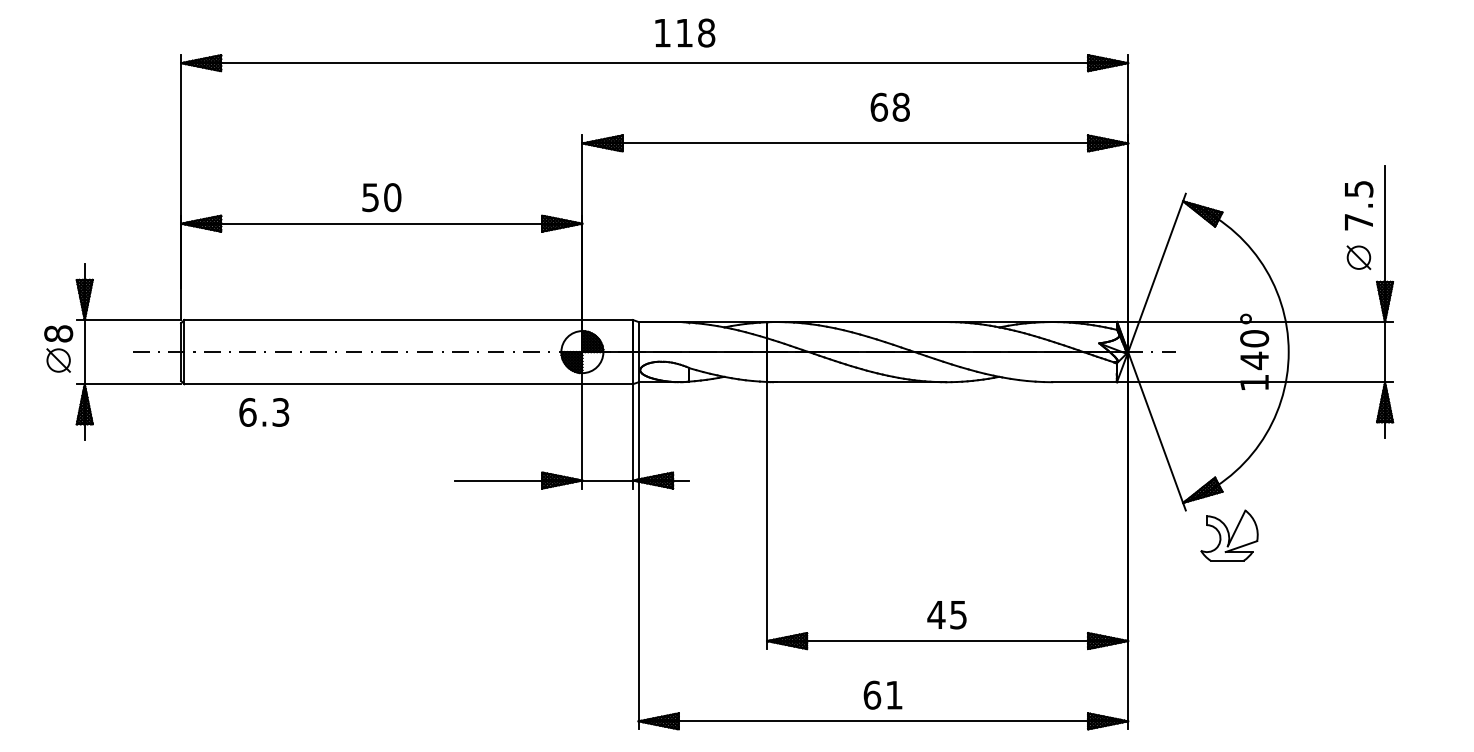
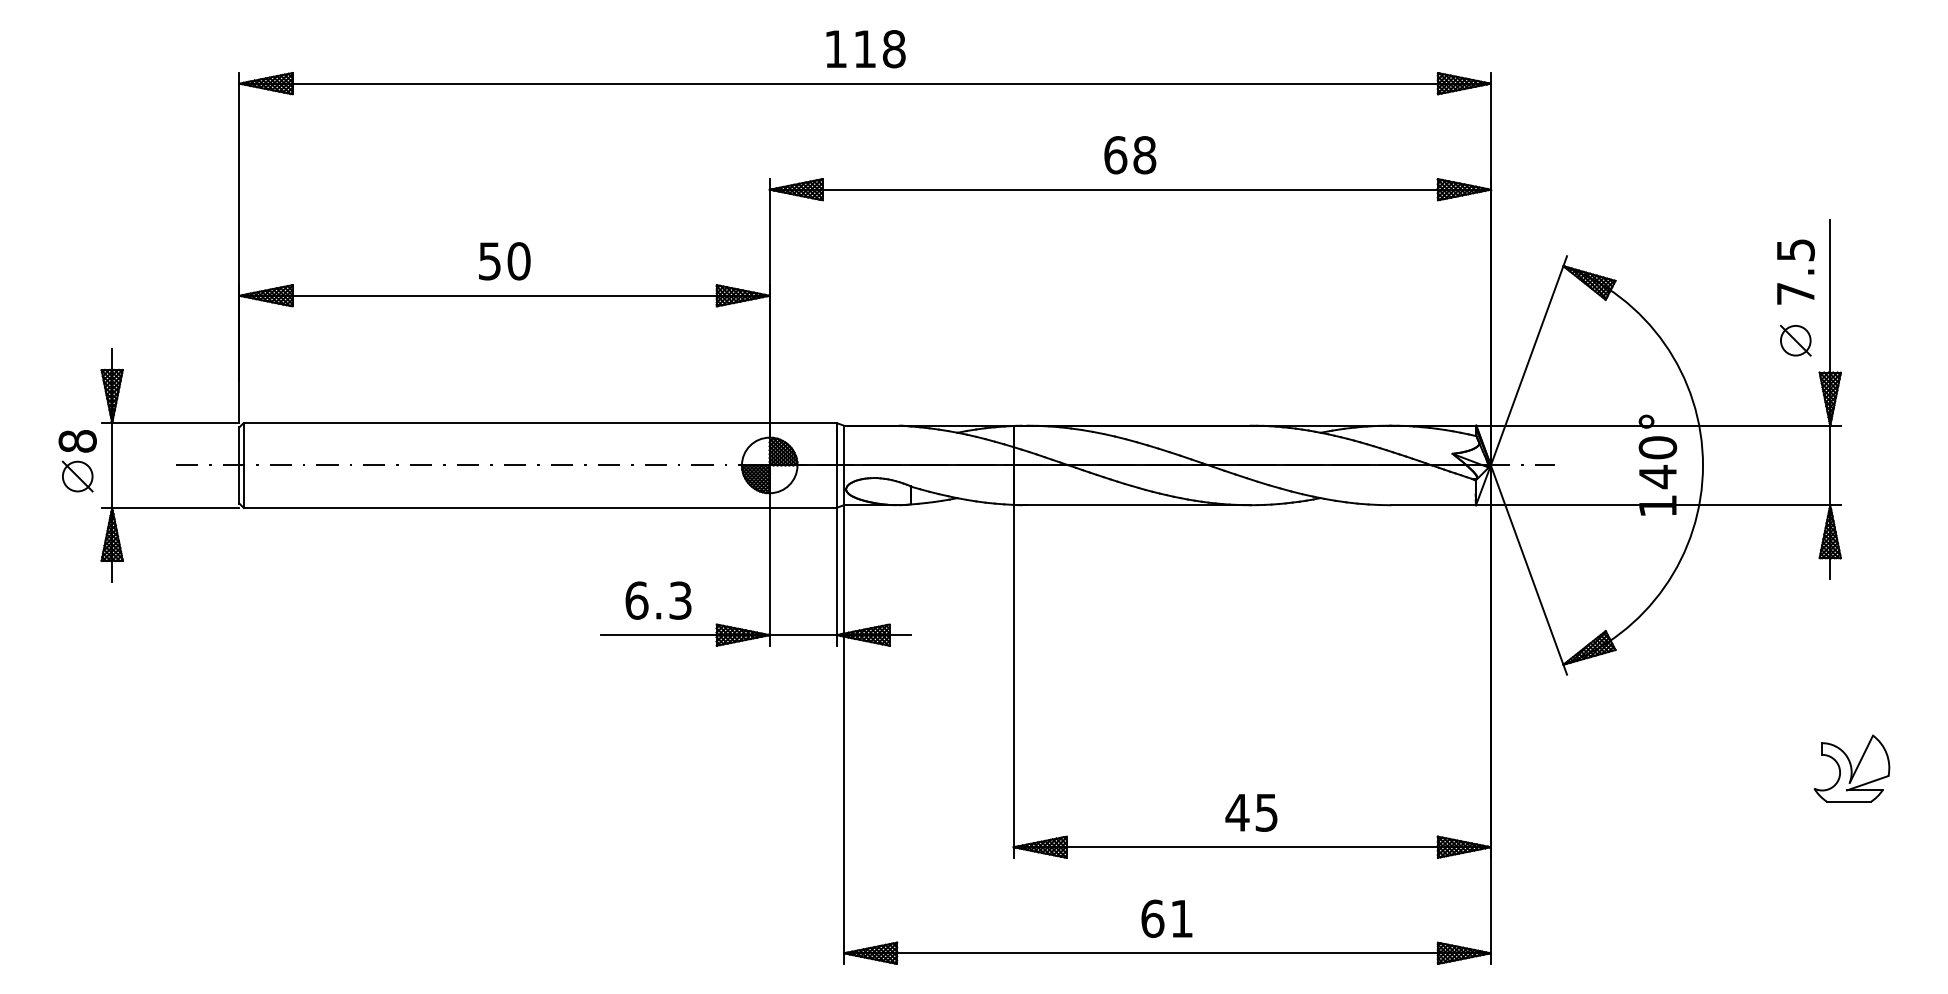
text: (685, 32) -> (866, 48), moved
text: (889, 106) -> (1129, 154), moved
text: (264, 412) -> (658, 600), moved
part: (1229, 535) -> (1852, 768), moved

